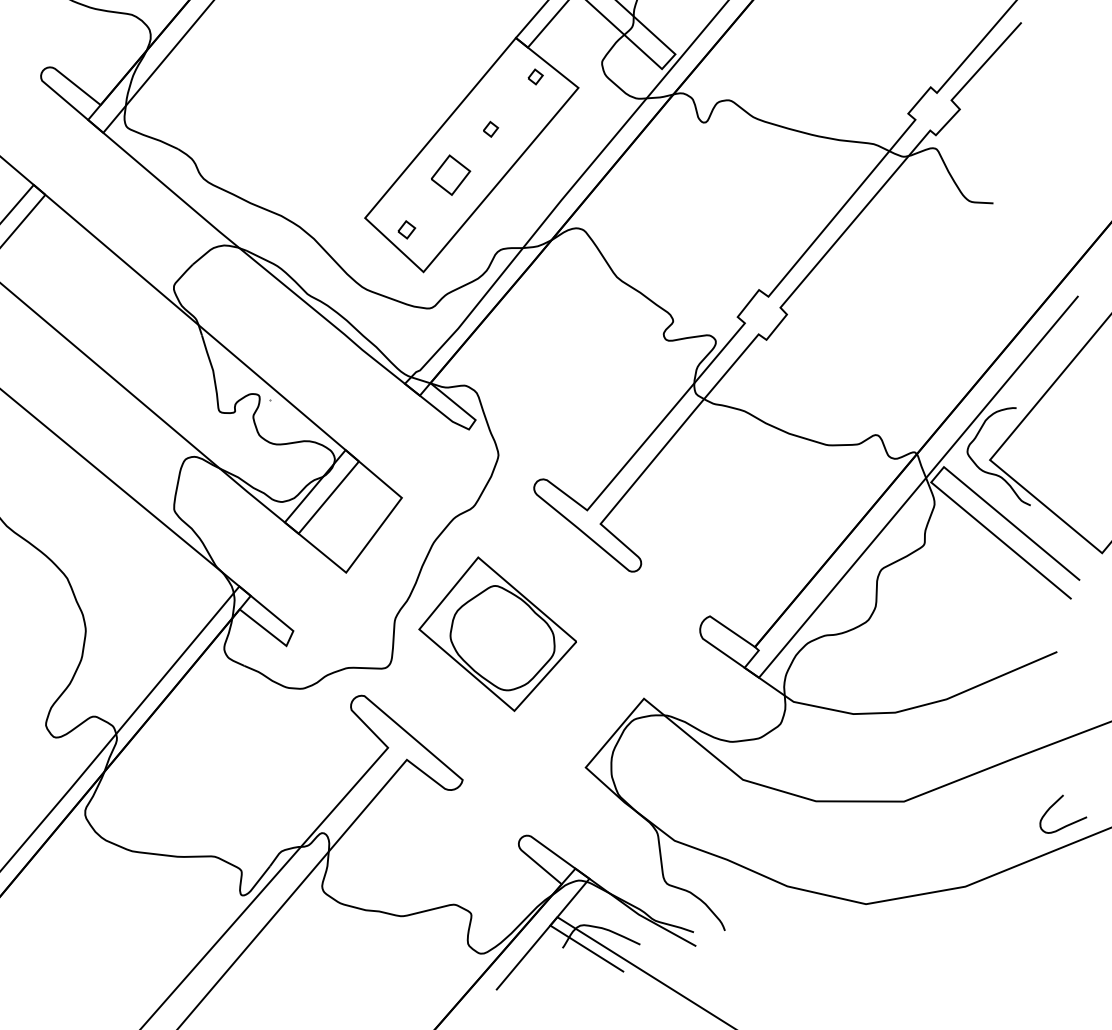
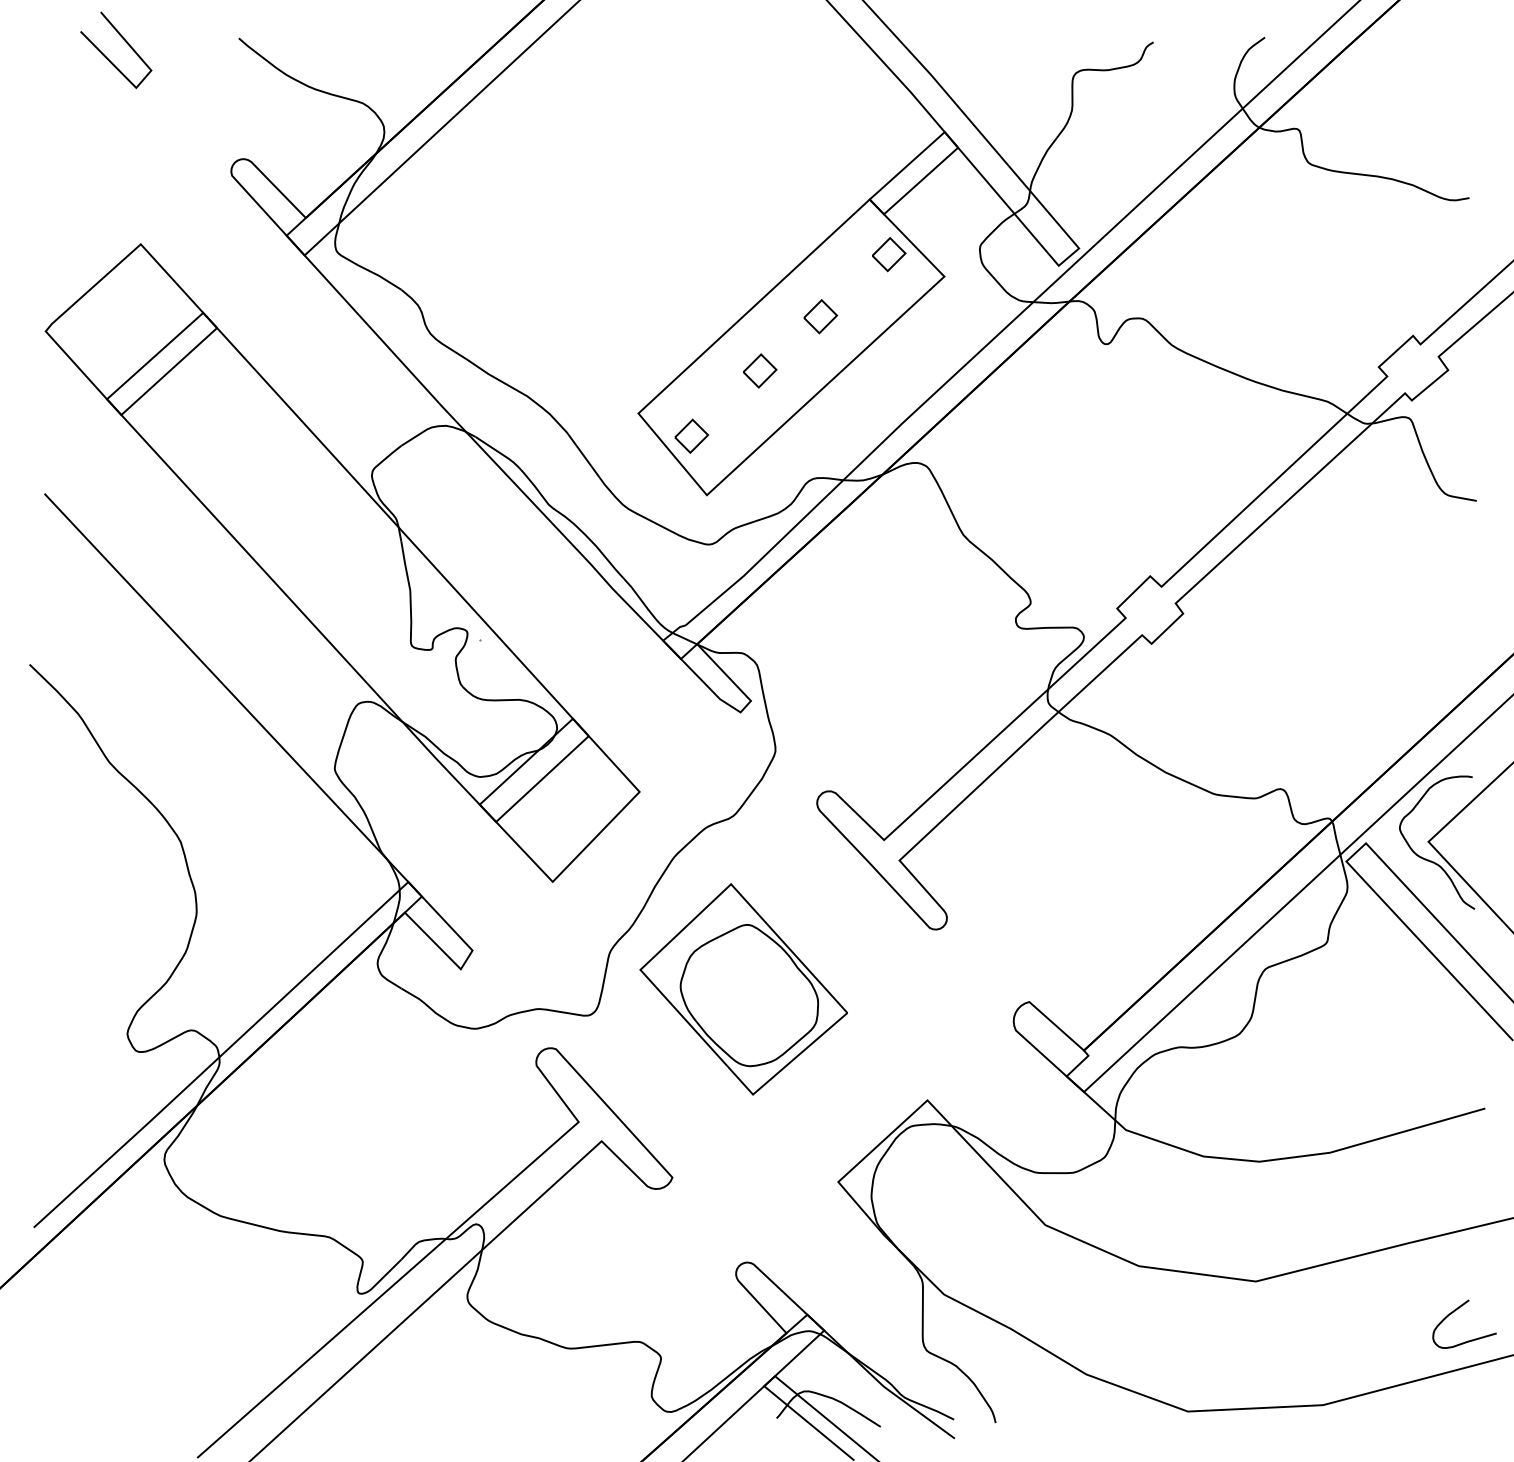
part: (535, 76) -> (889, 254), size x1.67
part: (490, 129) -> (820, 316), size x1.67
part: (451, 174) -> (760, 370), size x0.62
part: (406, 229) -> (691, 435), size x1.43

